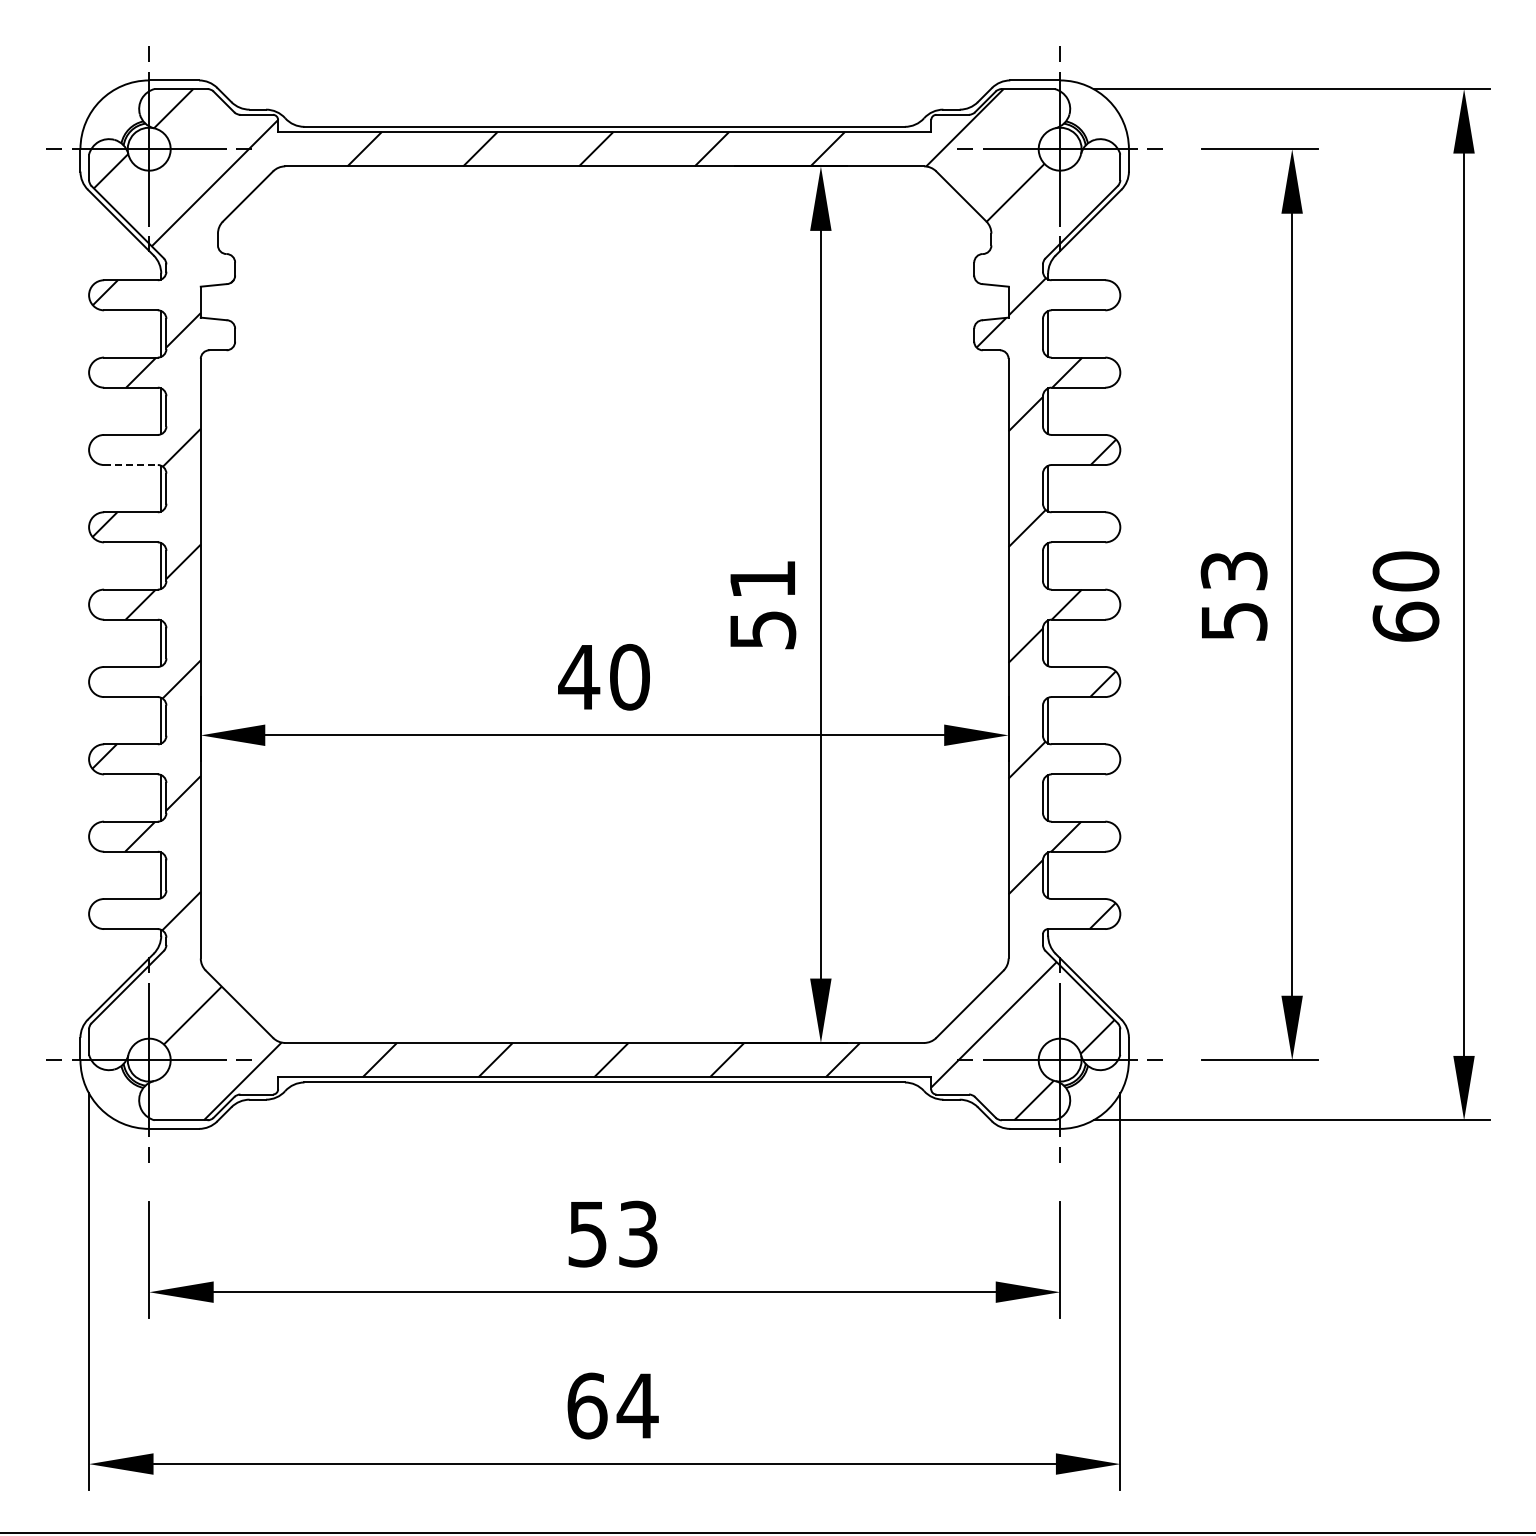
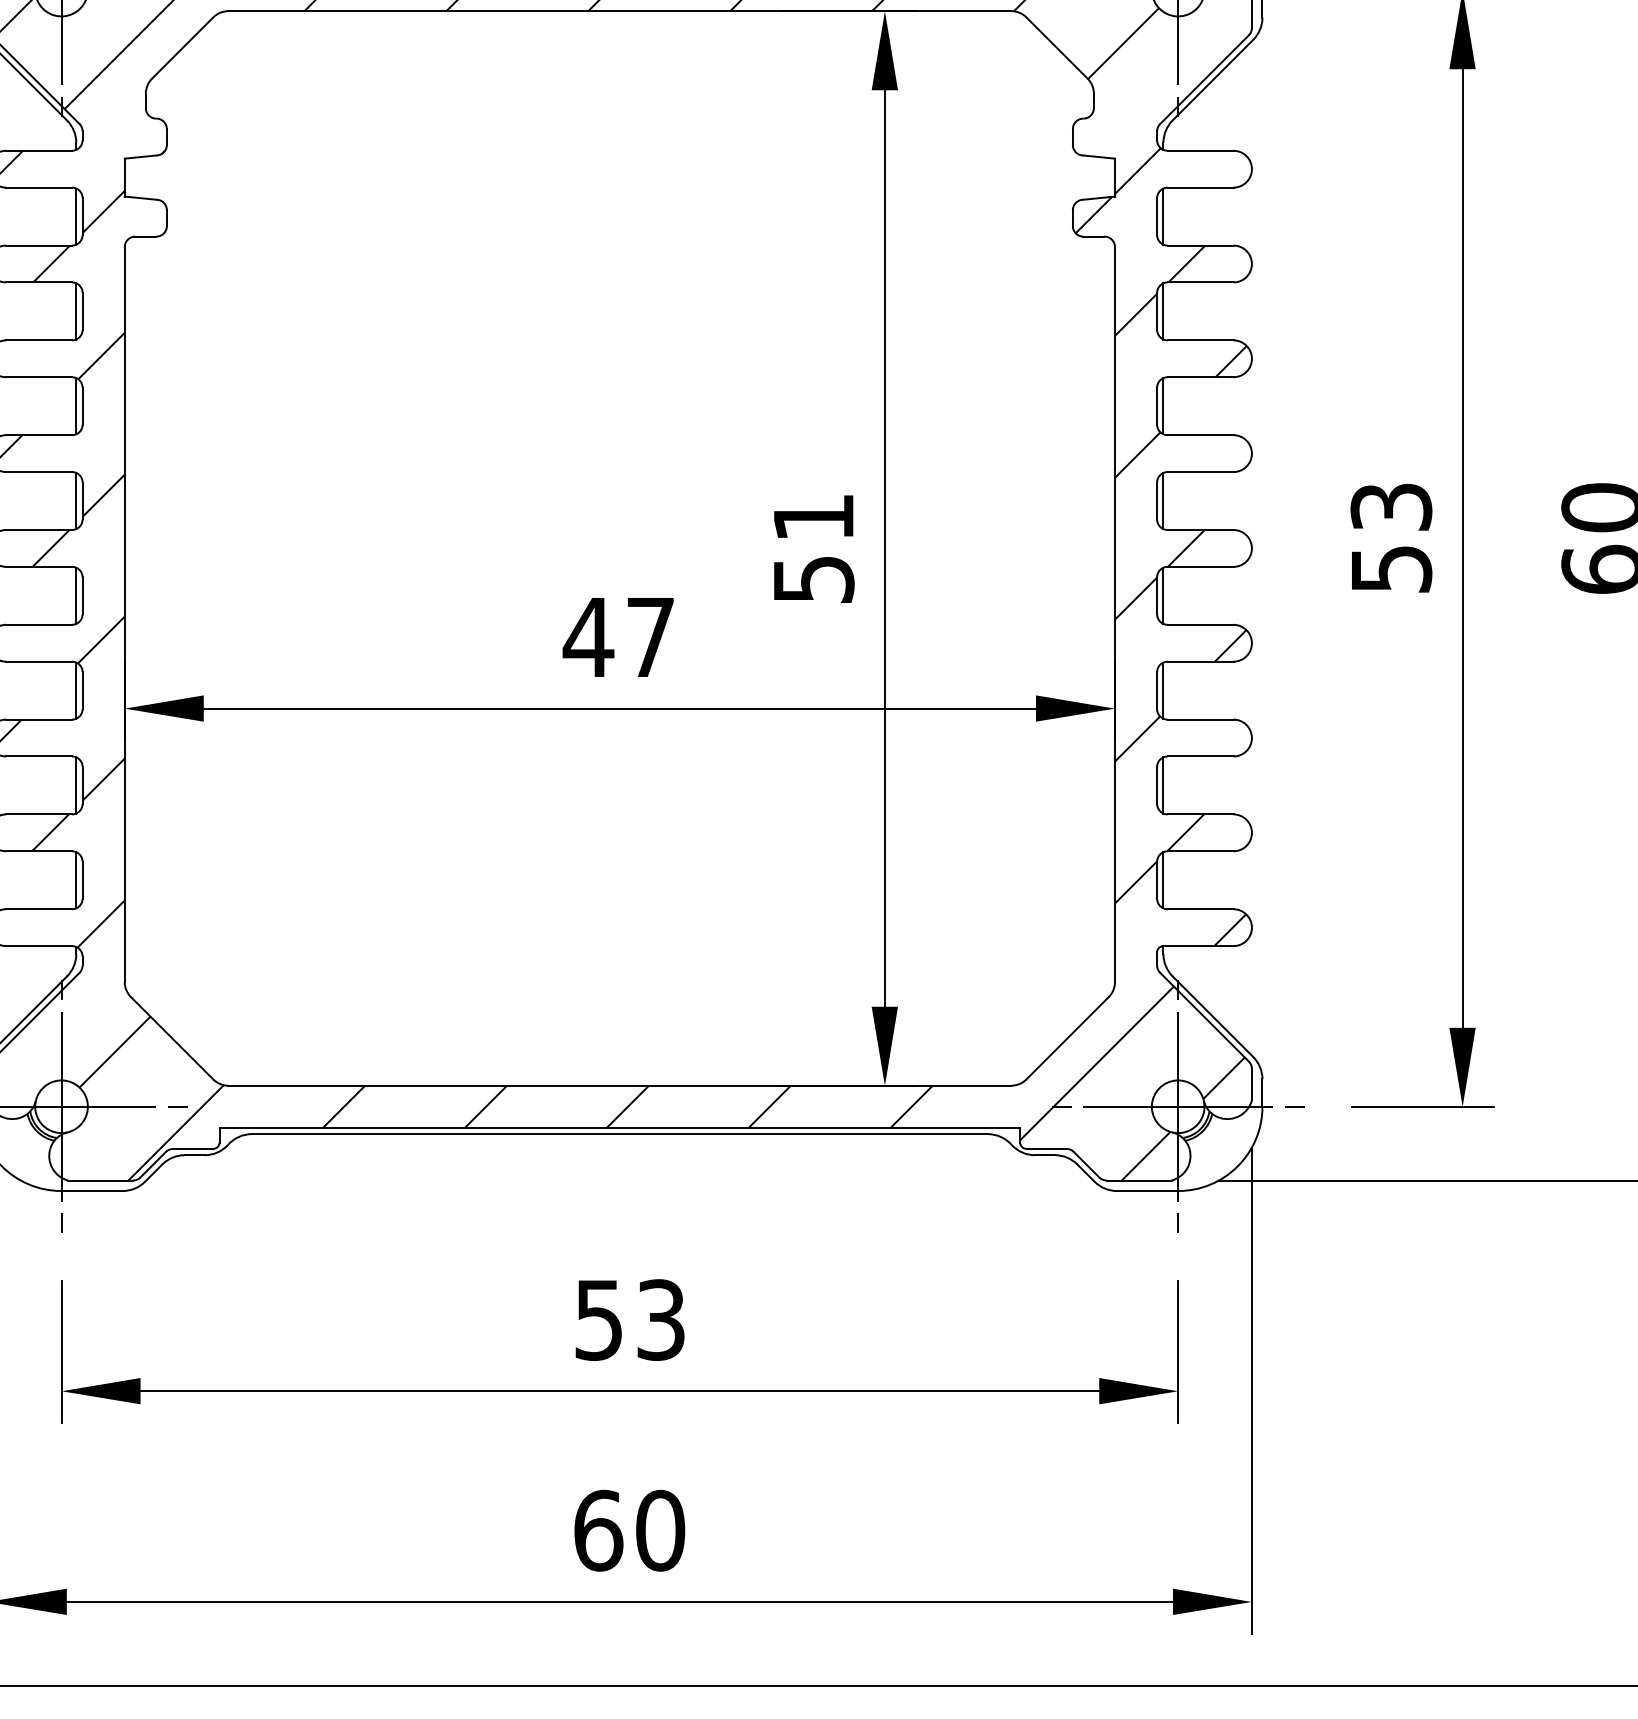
line: (130, 465) -> (38, 377), dashed -> solid
text: (629, 677) -> (650, 637), 40 -> 47
text: (637, 1405) -> (660, 1530), 64 -> 60

